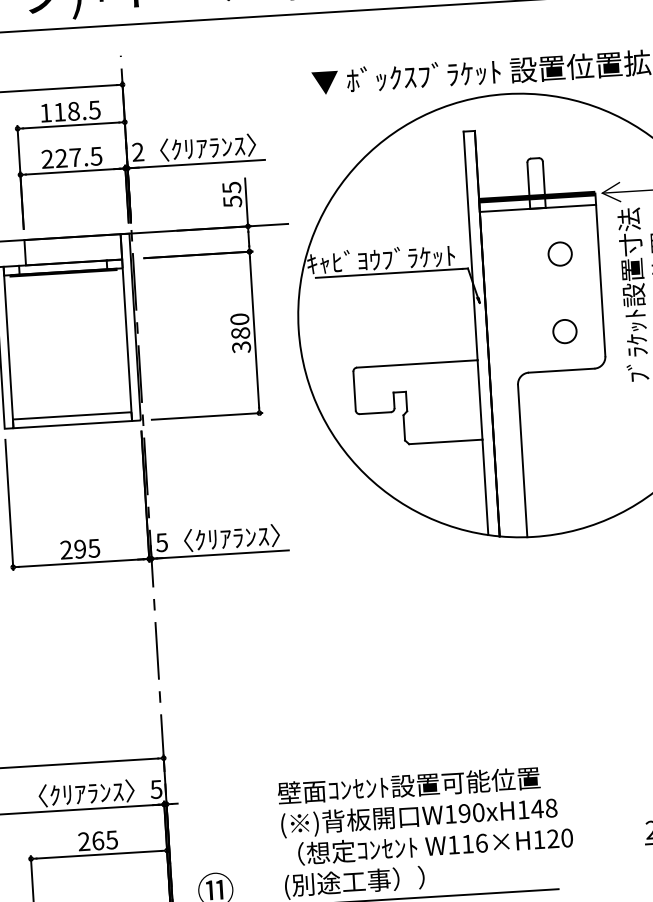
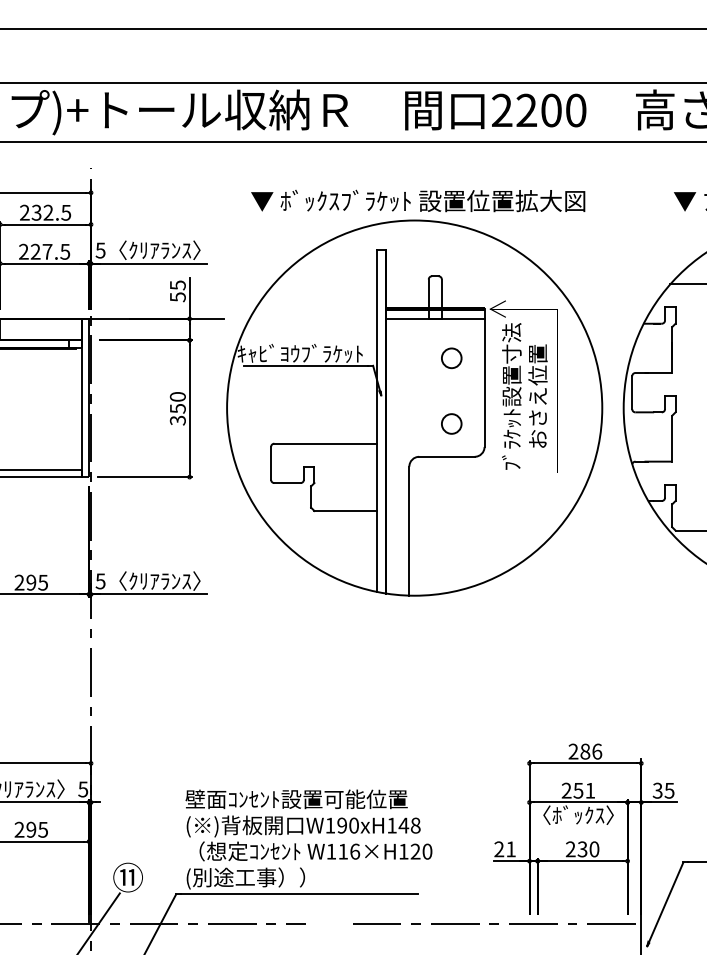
text: (59, 111) -> (36, 212), 118.5 -> 232.5
text: (137, 152) -> (100, 250), 2 -> 5
text: (240, 333) -> (177, 408), 380 -> 350
text: (98, 840) -> (31, 829), 265 -> 295

